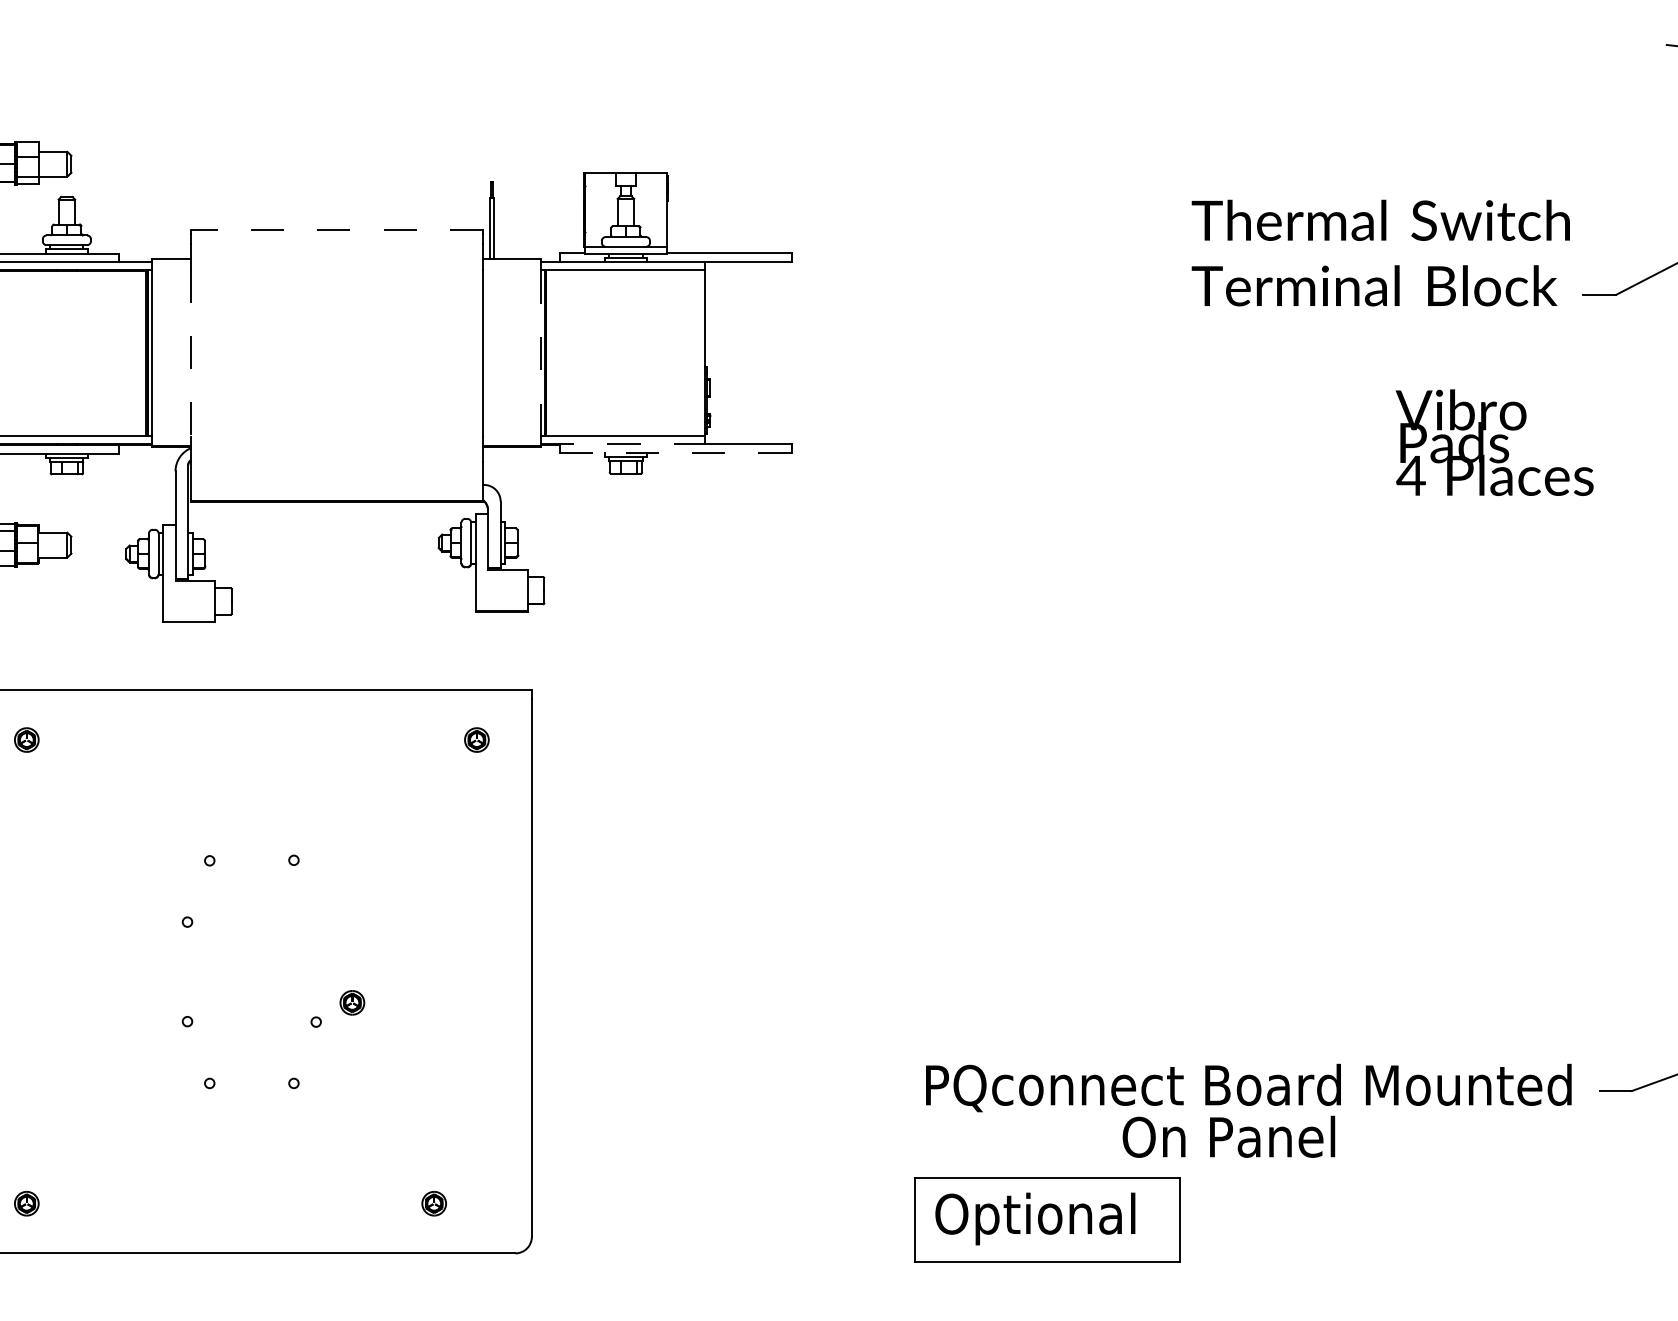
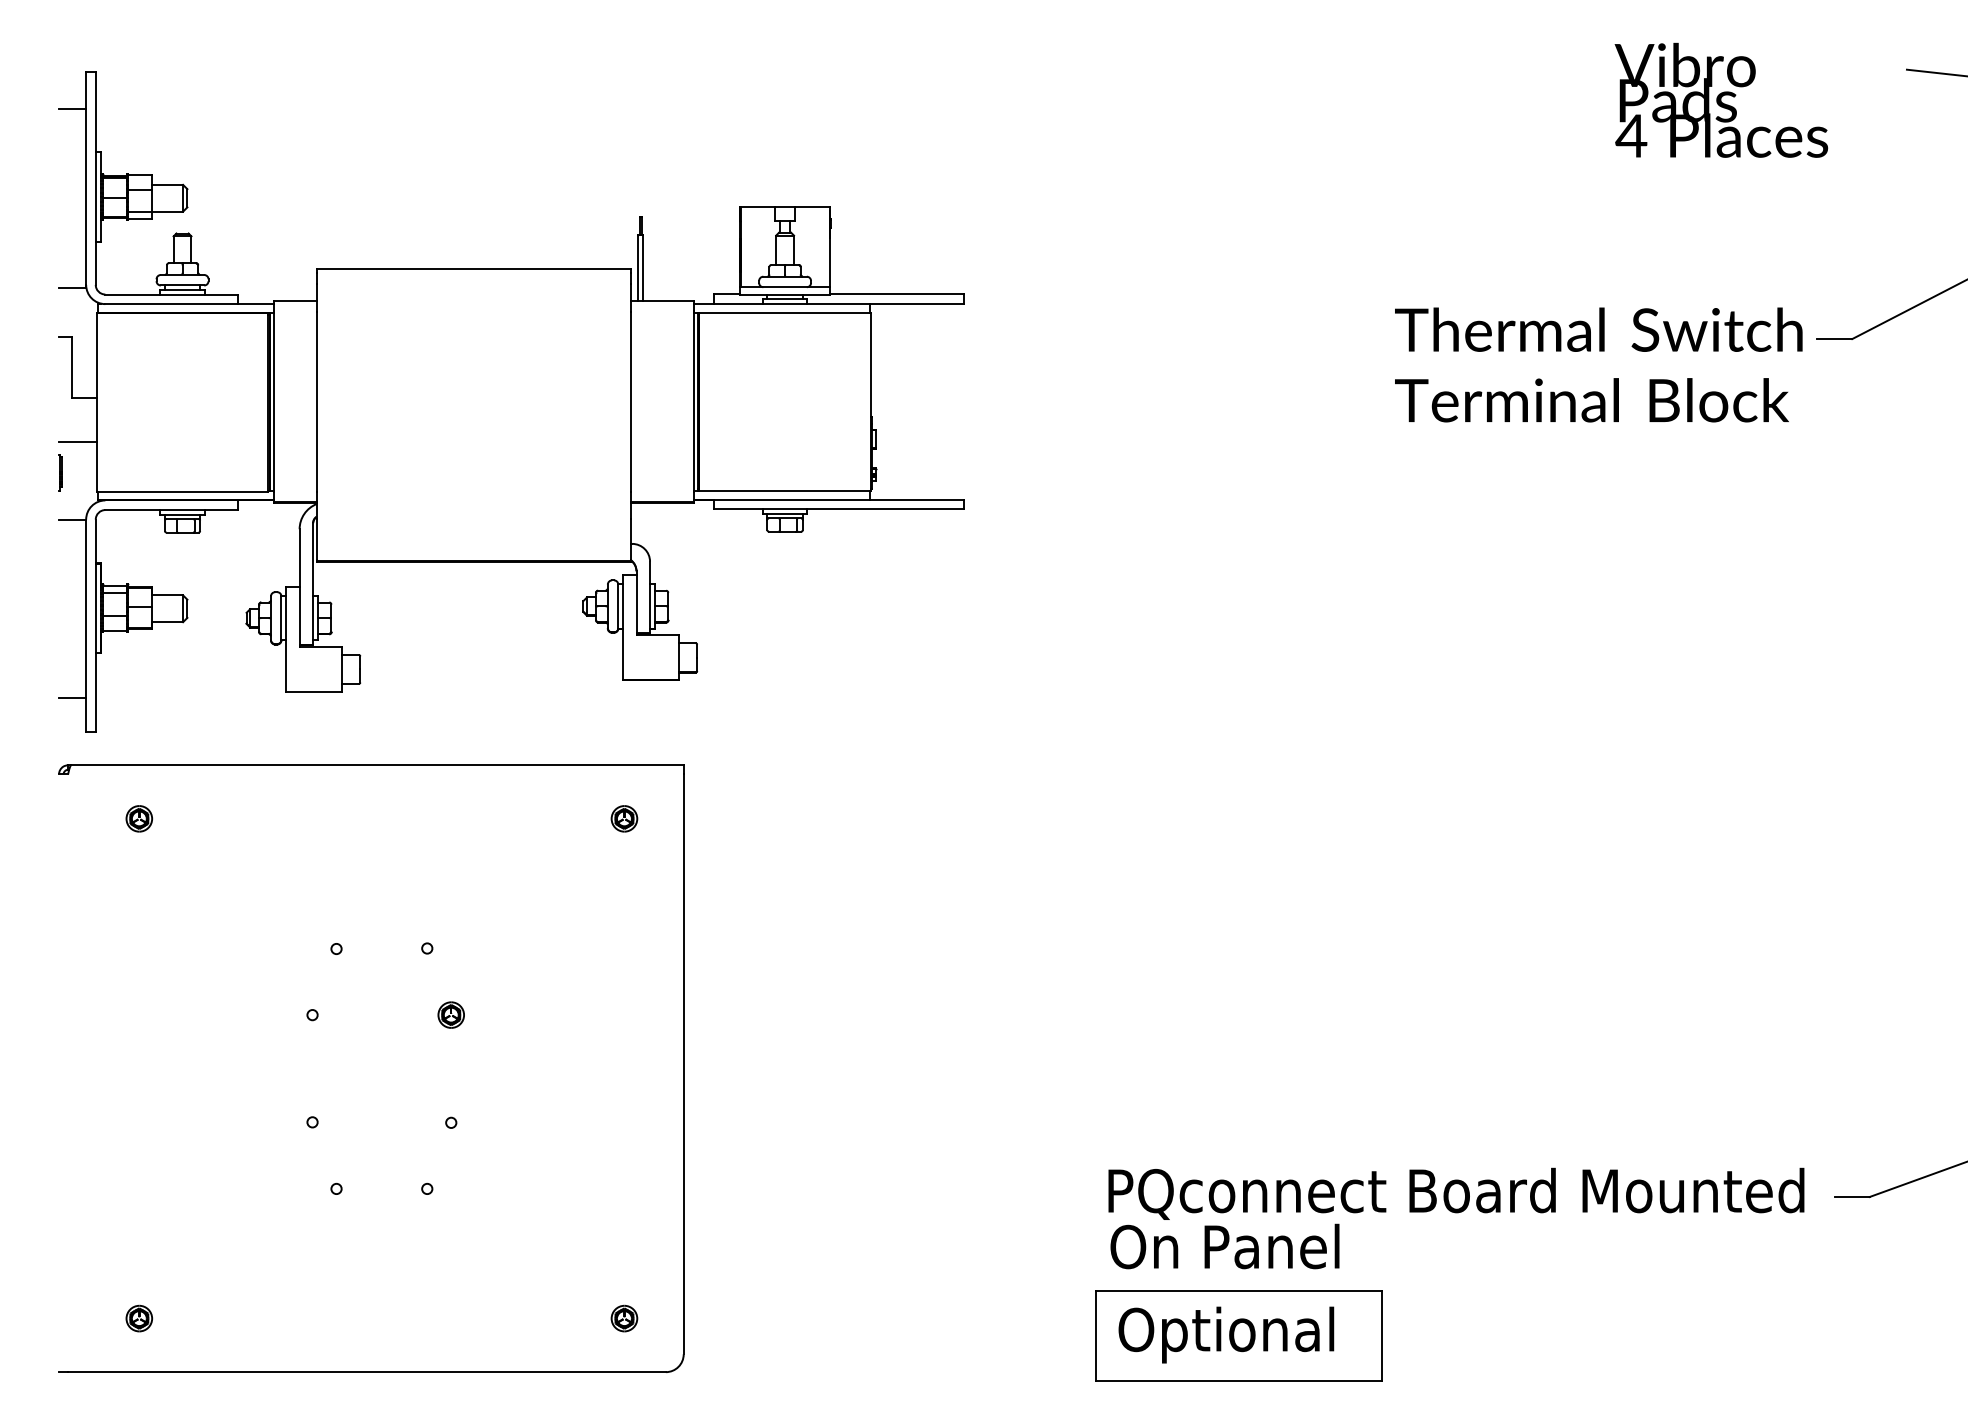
line: (336, 229) -> (473, 268), dashed -> solid
text: (1380, 252) -> (1598, 364), moved
line: (540, 352) -> (693, 401), dashed -> solid
line: (191, 353) -> (316, 402), dashed -> solid
text: (1494, 441) -> (1721, 99), moved
line: (623, 443) -> (782, 499), dashed -> solid
line: (675, 453) -> (838, 509), dashed -> solid
part: (351, 1002) -> (450, 1014), moved
text: (1228, 1136) -> (1224, 1246), moved
part: (434, 1203) -> (624, 1318), moved

